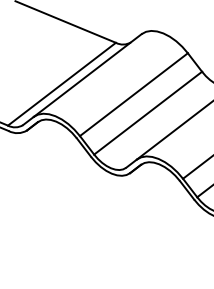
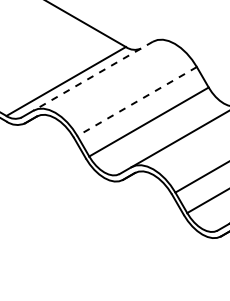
line: (88, 75) -> (93, 76), solid -> dashed
line: (134, 94) -> (137, 101), solid -> dashed

